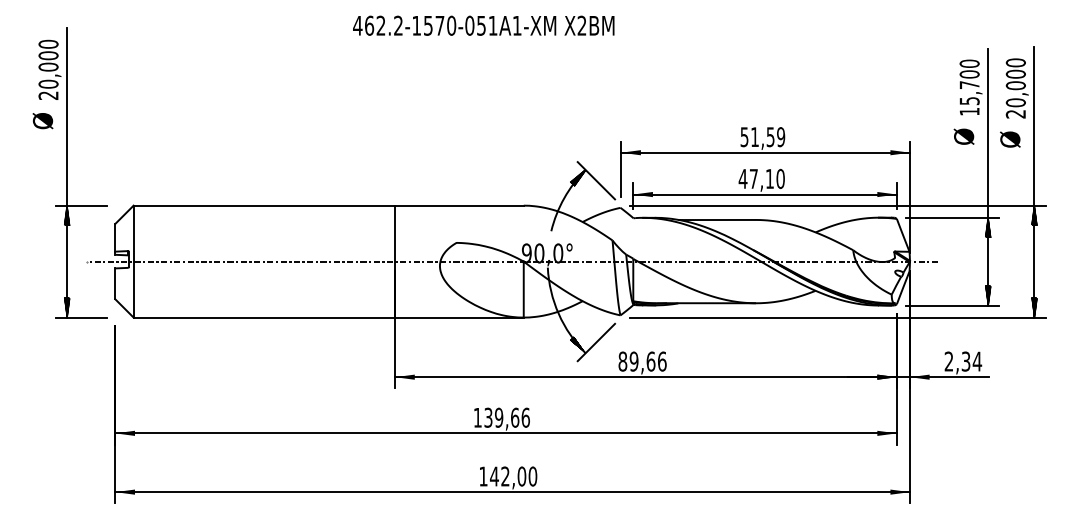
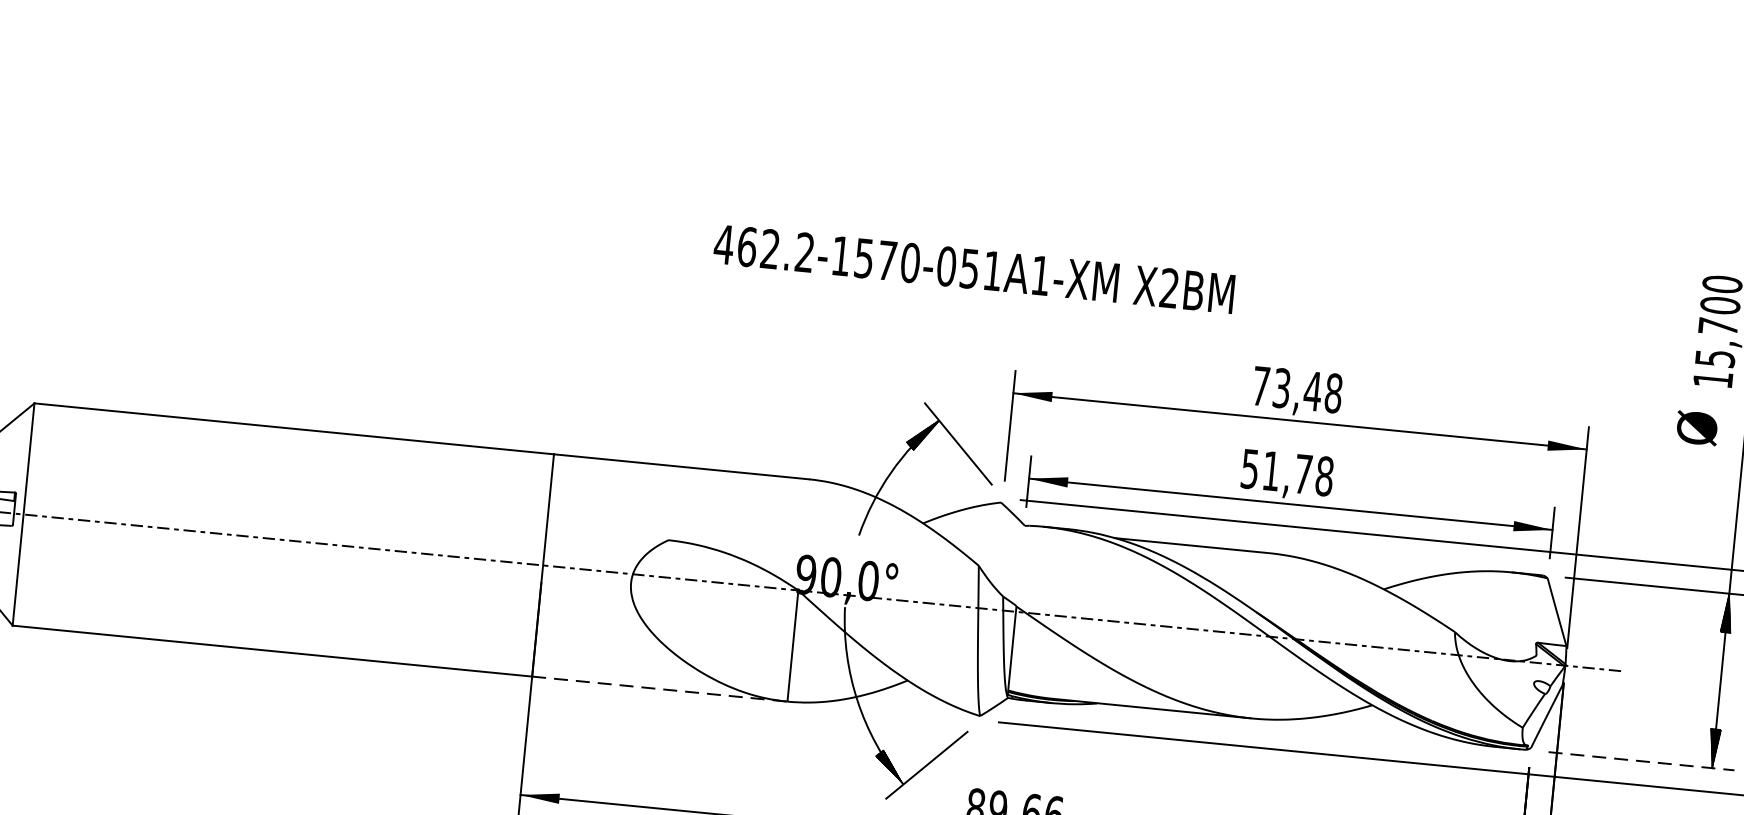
text: (483, 25) -> (973, 268), moved
text: (762, 137) -> (1296, 390), 51,59 -> 73,48
text: (761, 179) -> (1286, 473), 47,10 -> 51,78
line: (952, 305) -> (1641, 761), solid -> dashed
line: (459, 317) -> (659, 688), solid -> dashed

